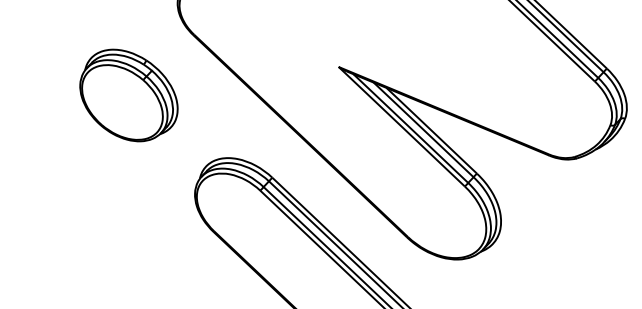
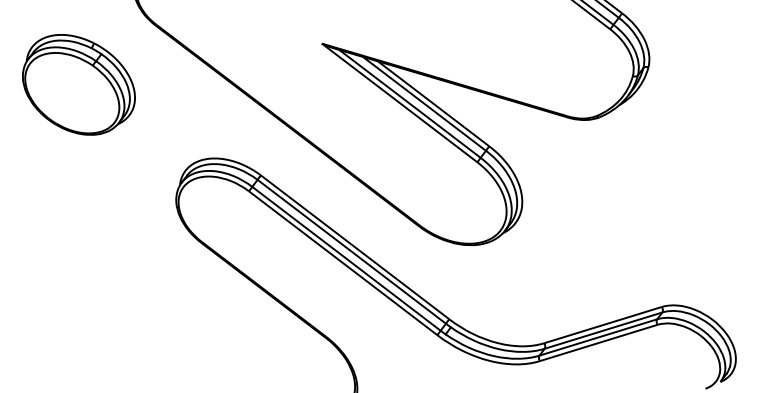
part: (128, 95) -> (78, 84), moved

